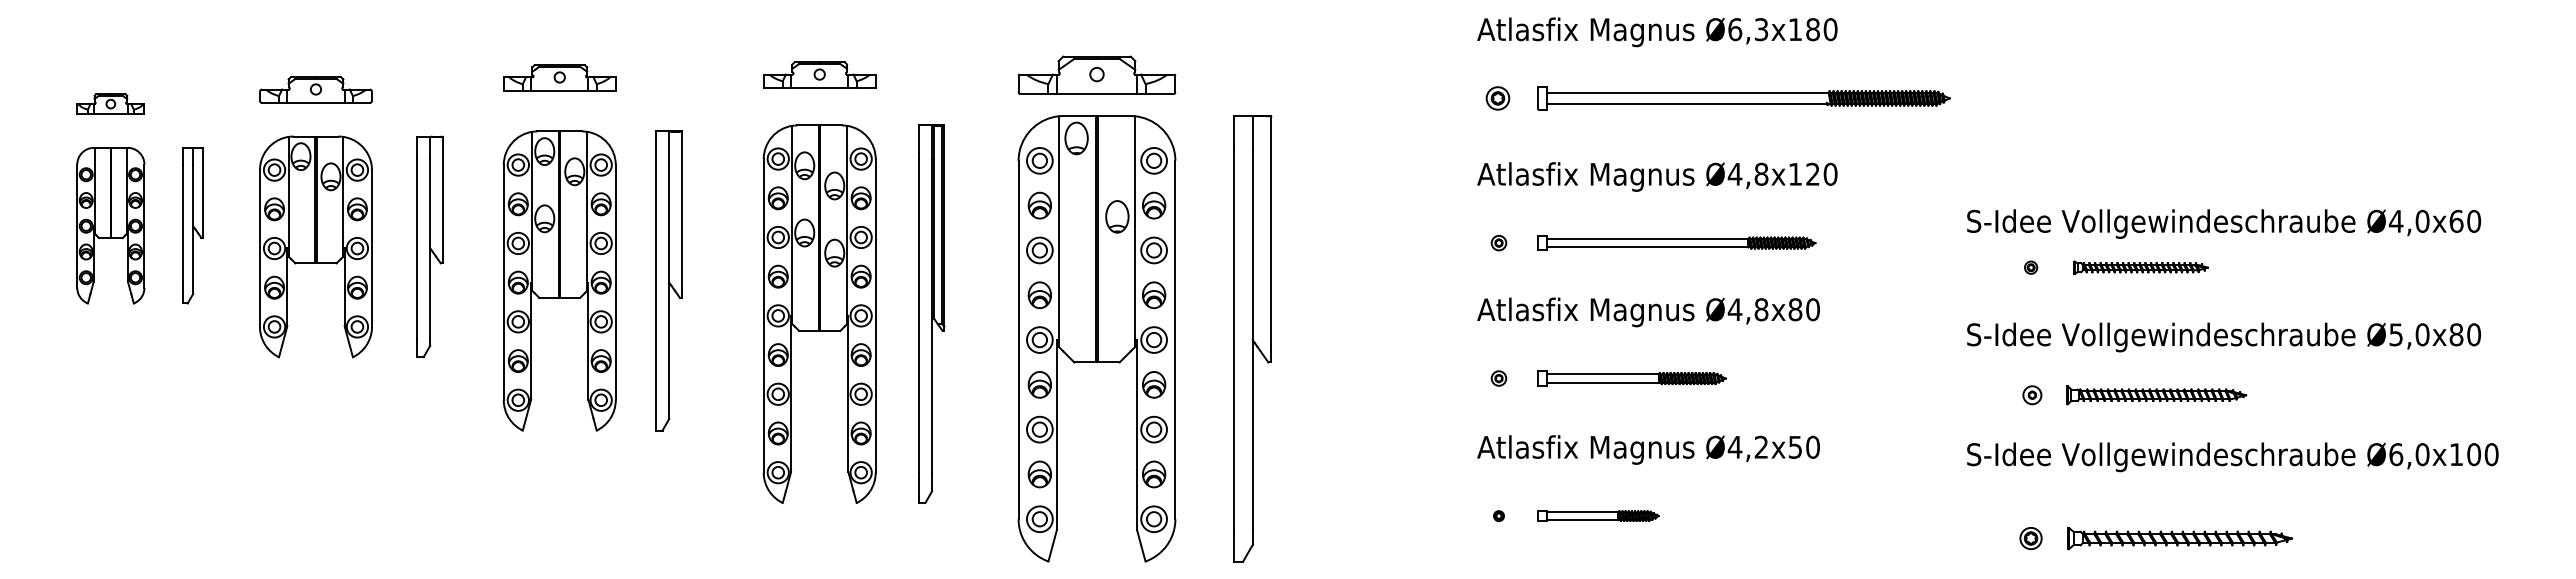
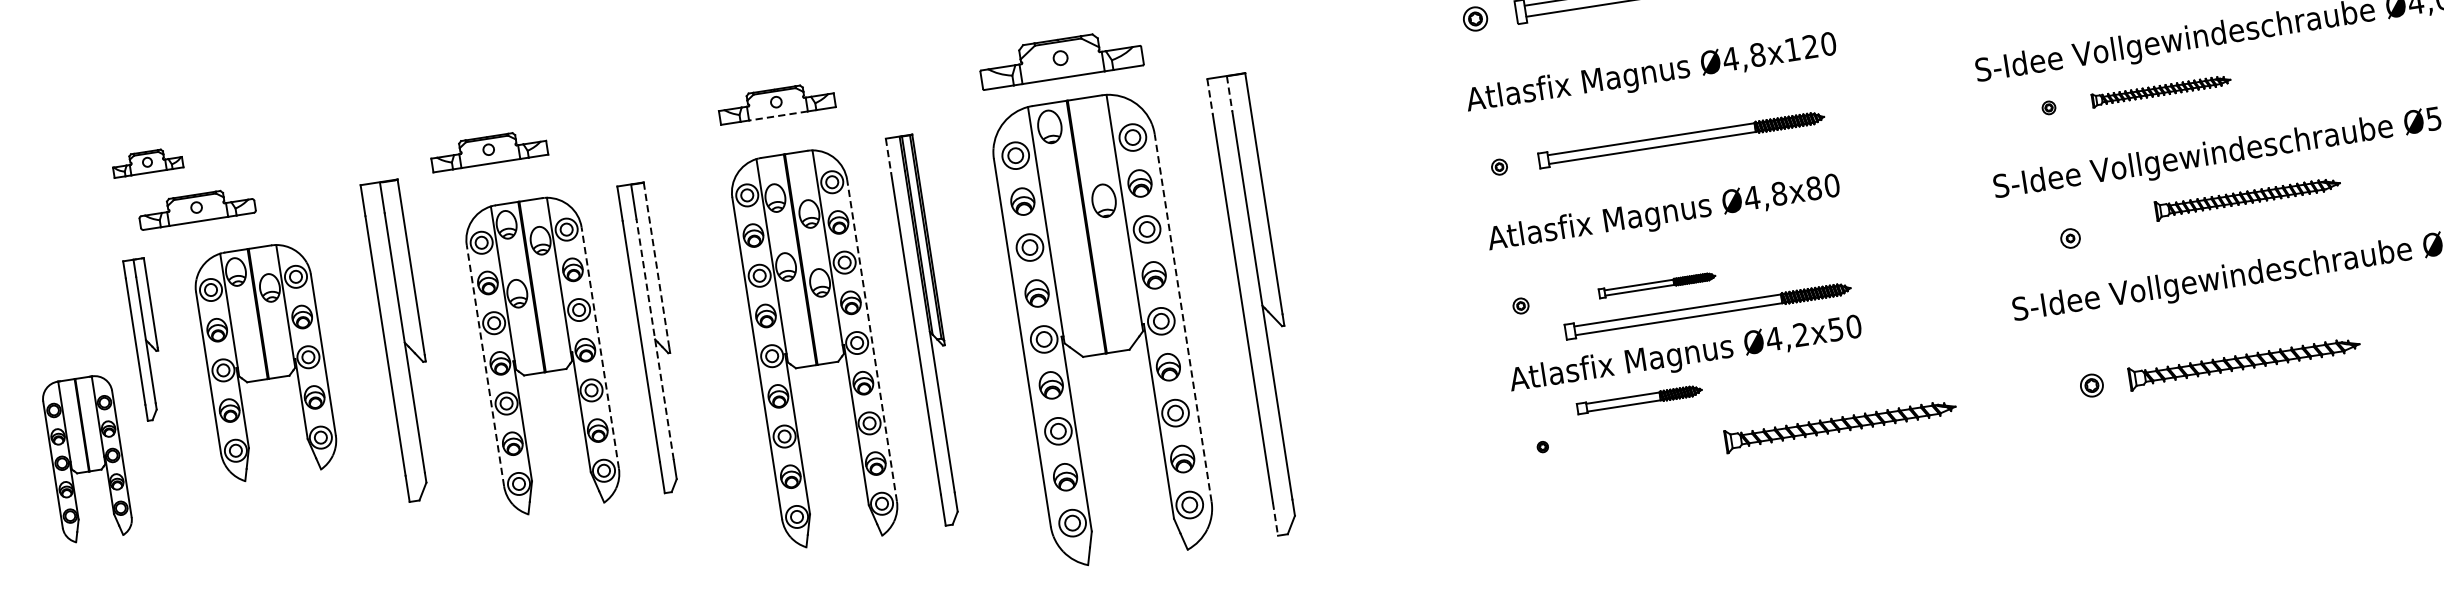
part: (559, 77) -> (488, 149), moved
line: (819, 88) -> (778, 116), solid -> dashed
part: (315, 89) -> (196, 207), moved
part: (110, 103) -> (147, 161), moved
line: (1233, 133) -> (1209, 96), solid -> dashed
line: (1252, 134) -> (1229, 94), solid -> dashed
line: (918, 142) -> (888, 156), solid -> dashed
line: (681, 212) -> (656, 265), solid -> dashed
part: (110, 225) -> (86, 458), moved
part: (192, 225) -> (145, 339), moved
part: (315, 246) -> (265, 361), moved
part: (429, 246) -> (403, 340), size x1.4
line: (503, 282) -> (485, 365), solid -> dashed
line: (615, 282) -> (599, 347), solid -> dashed
line: (669, 282) -> (655, 339), solid -> dashed
line: (875, 315) -> (871, 340), solid -> dashed
line: (1175, 339) -> (1183, 317), solid -> dashed
part: (1631, 378) -> (1656, 284), size x0.6
part: (2156, 395) -> (2248, 197), moved
part: (1676, 409) -> (1707, 309), added
part: (1598, 515) -> (1639, 398), moved
part: (1785, 538) -> (1840, 424), added
line: (1233, 545) -> (1275, 519), solid -> dashed

